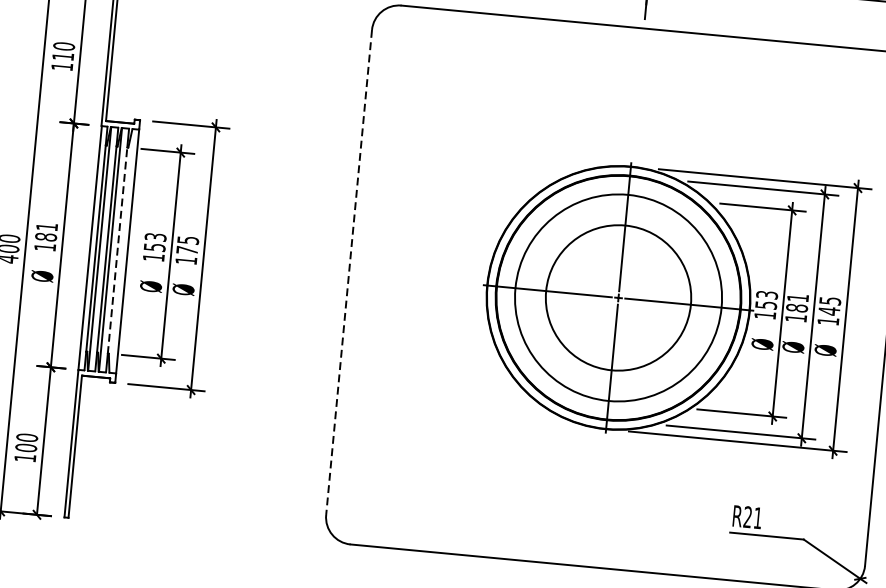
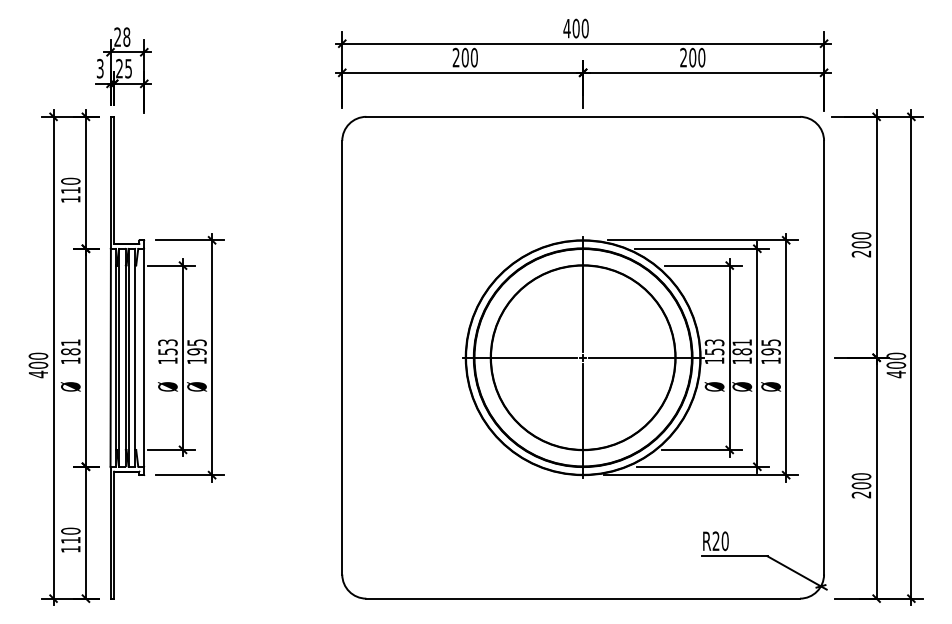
line: (117, 250) -> (135, 357), dashed -> solid
text: (186, 250) -> (196, 351), 175 -> 195
line: (349, 272) -> (342, 357), dashed -> solid
circle: (617, 297) -> (582, 357), size x1.43
text: (828, 310) -> (770, 351), 145 -> 195
text: (25, 447) -> (70, 539), 100 -> 110
text: (757, 518) -> (724, 541), R21 -> R20

